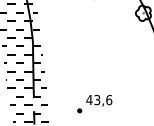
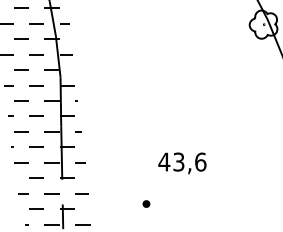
text: (99, 100) -> (182, 162), moved

